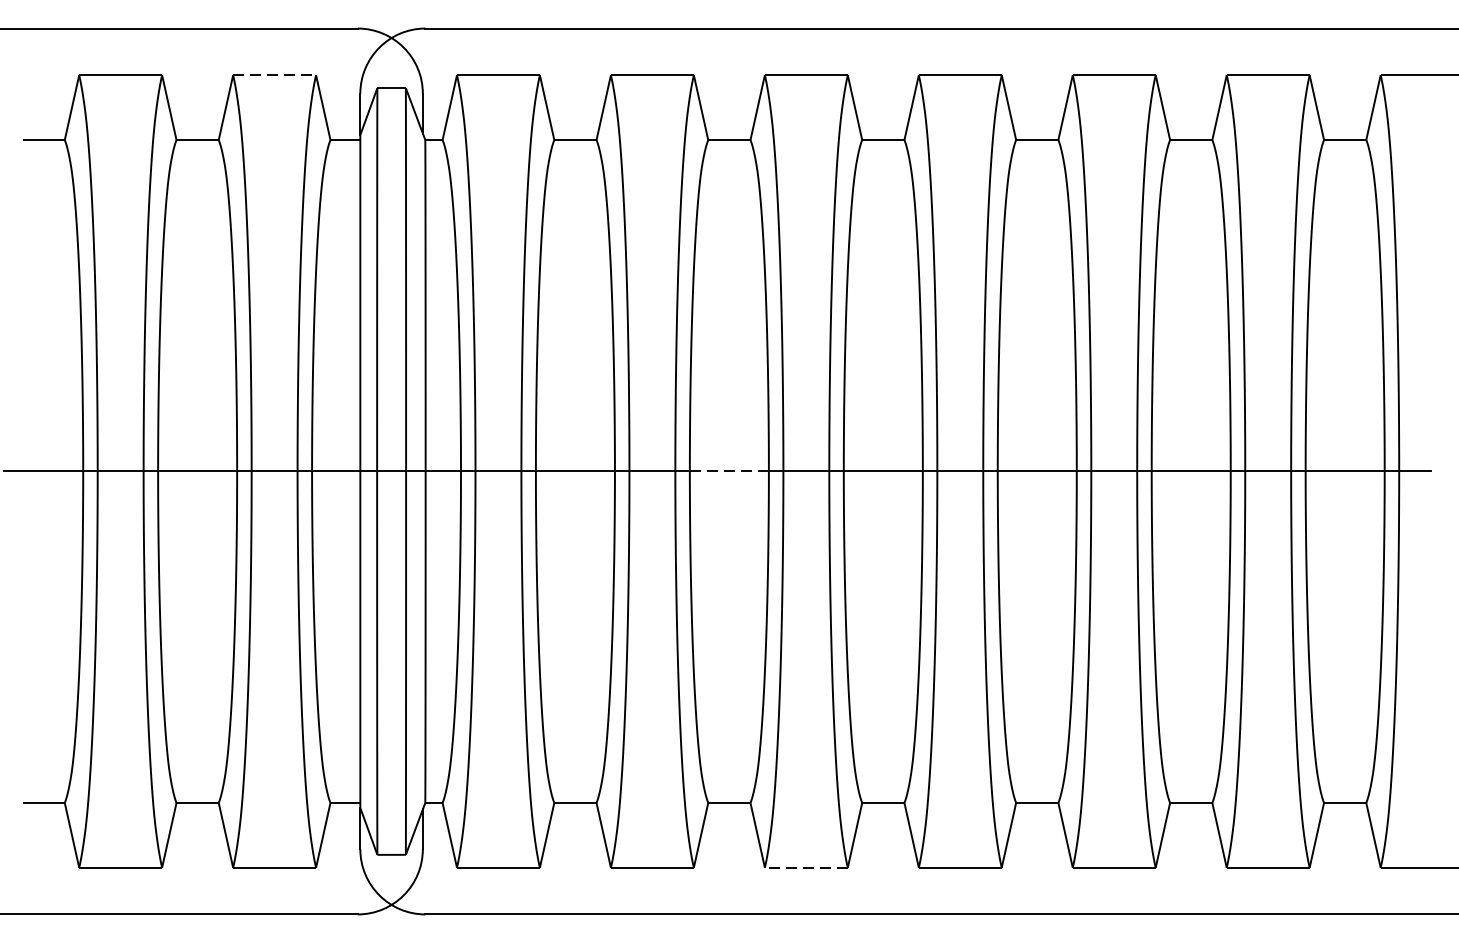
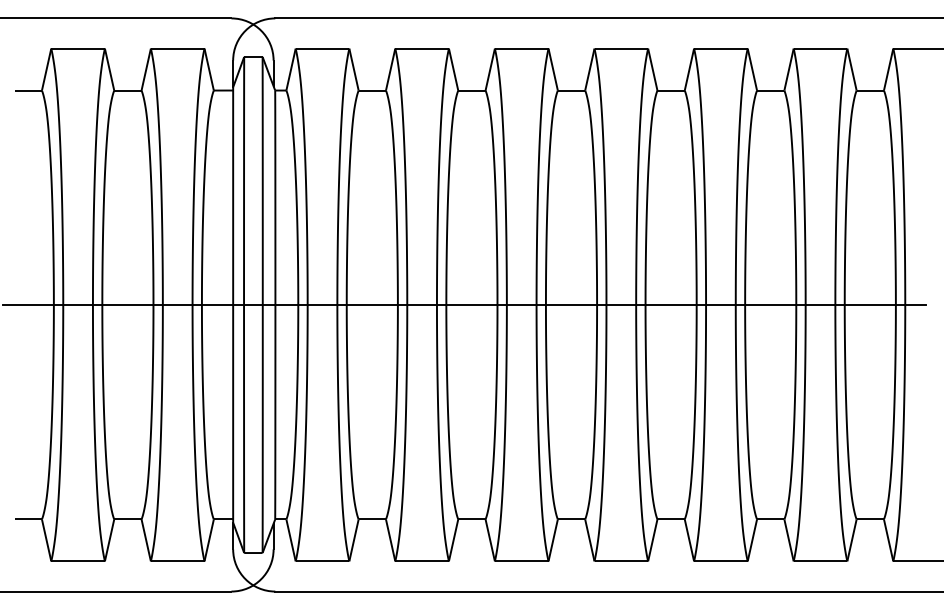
line: (274, 75) -> (177, 48), dashed -> solid
line: (728, 470) -> (471, 304), dashed -> solid
line: (806, 867) -> (521, 561), dashed -> solid

